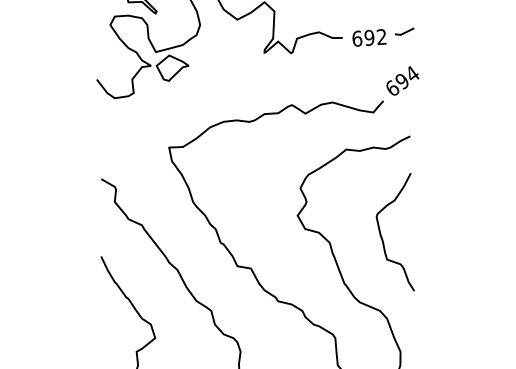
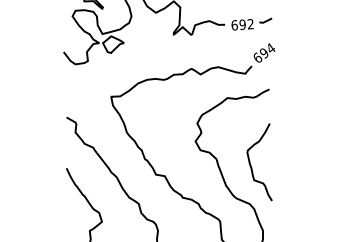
curve: (382, 235) -> (251, 164), moved

